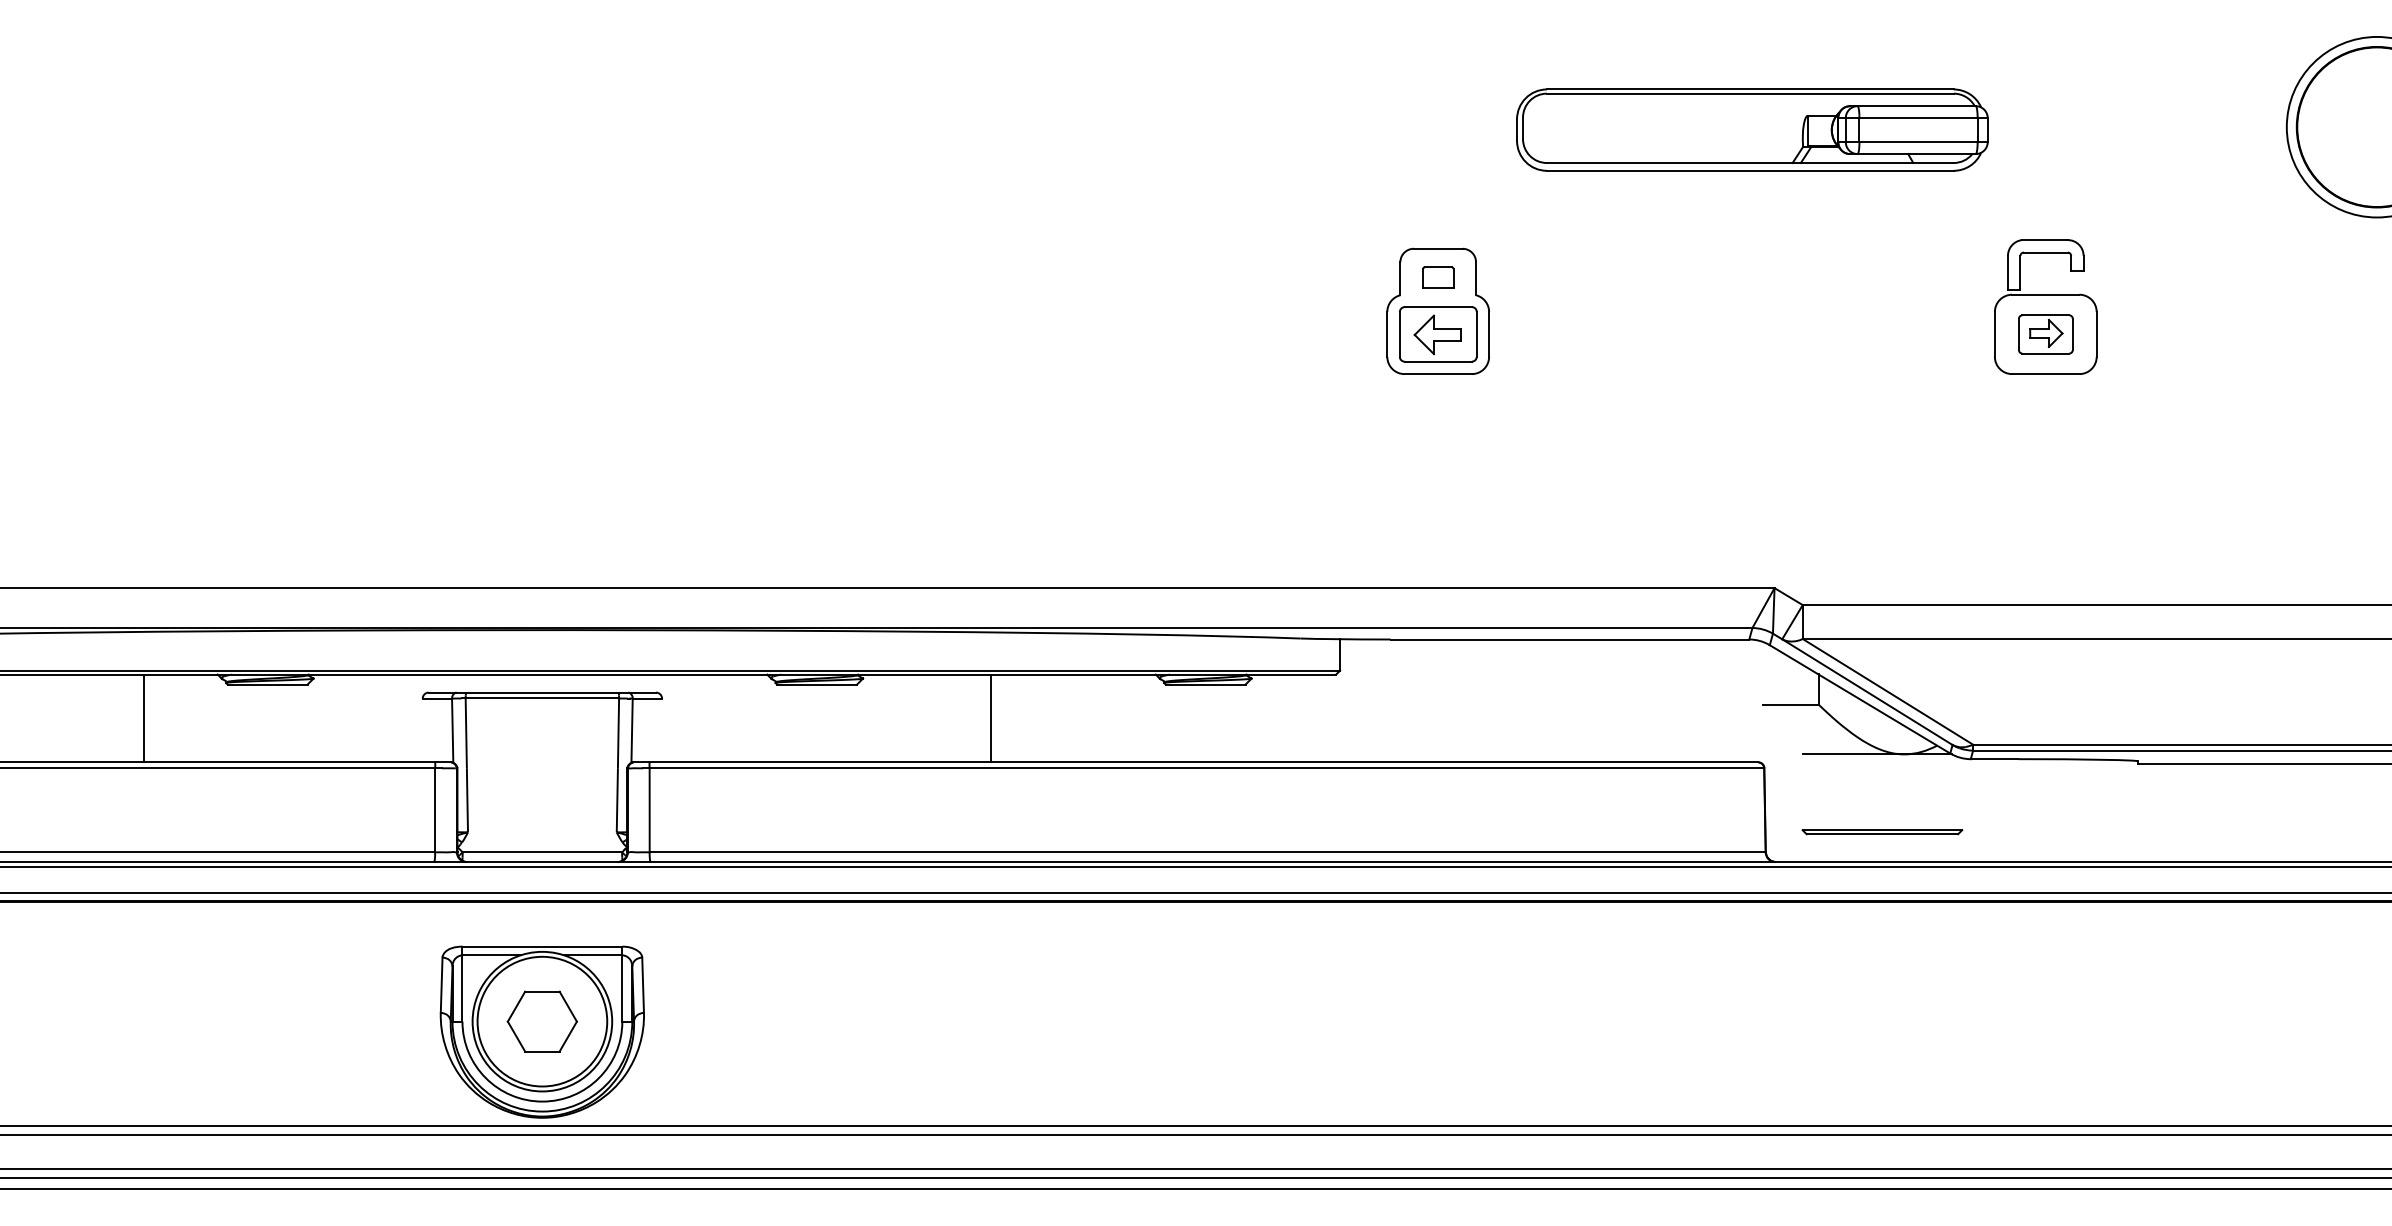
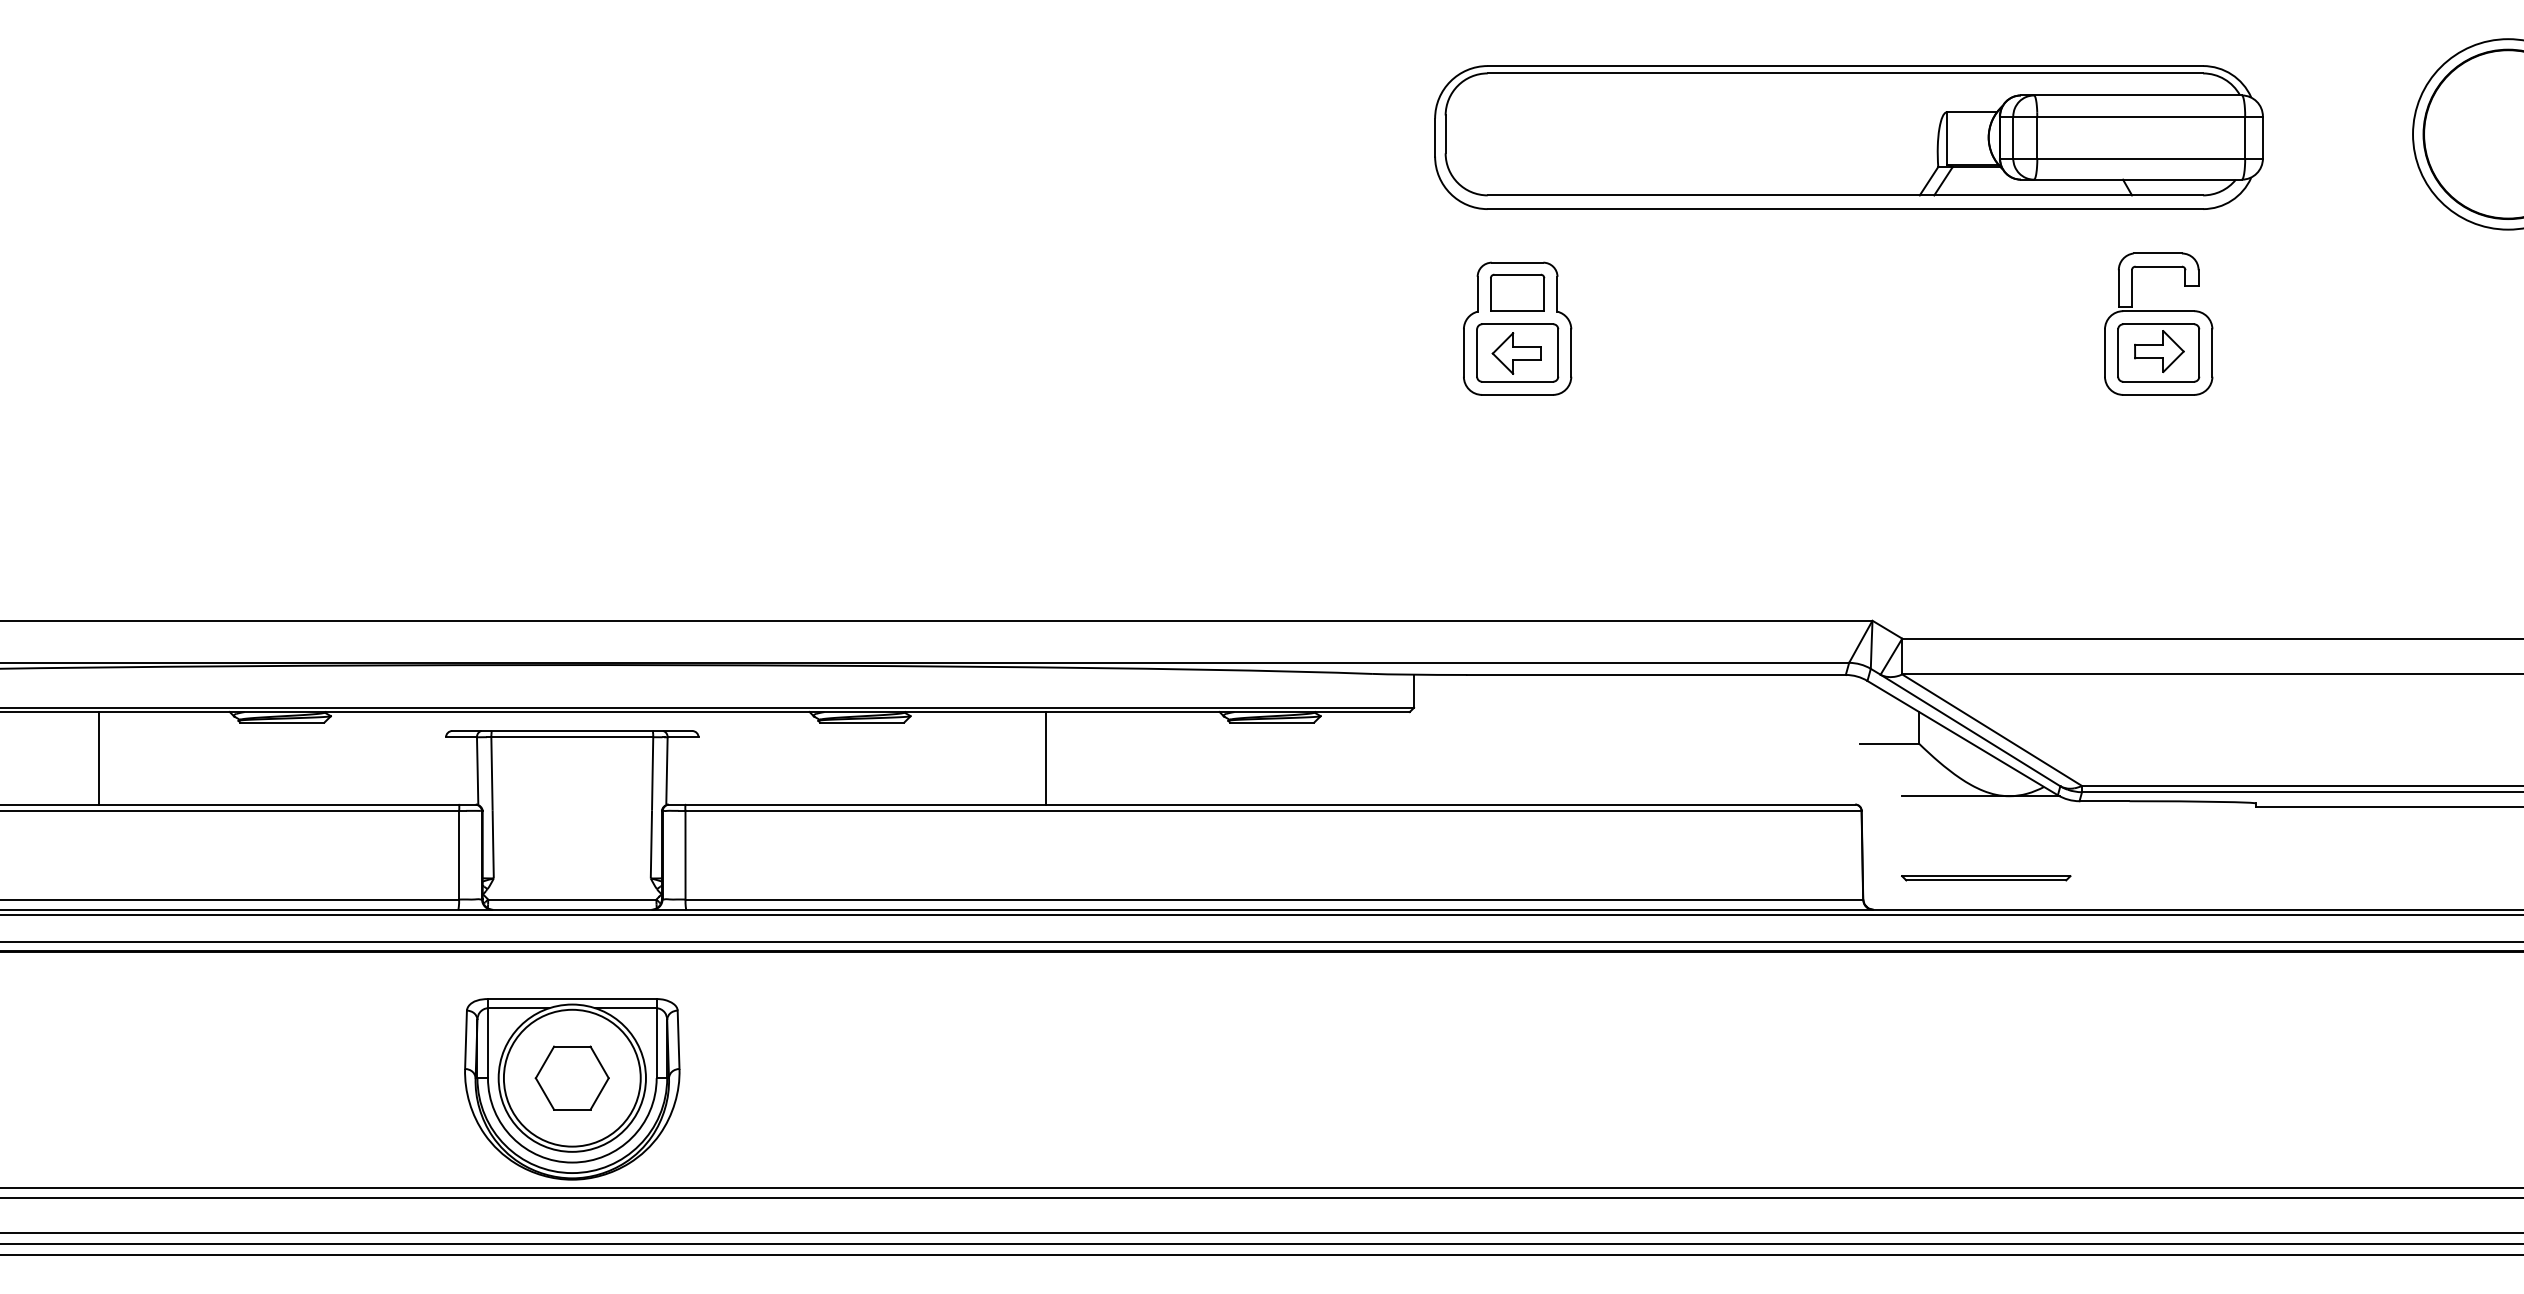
part: (1752, 129) -> (1849, 136), size x1.67
part: (1438, 277) -> (1517, 292), size x1.67
part: (2045, 334) -> (2158, 353), size x1.43
line: (143, 718) -> (98, 758), moved

